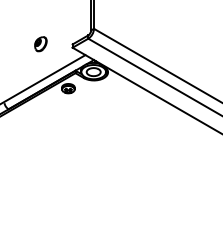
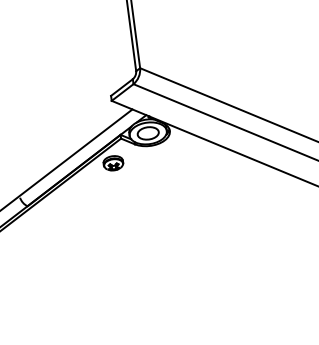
part: (40, 44) -> (62, 102), removed

